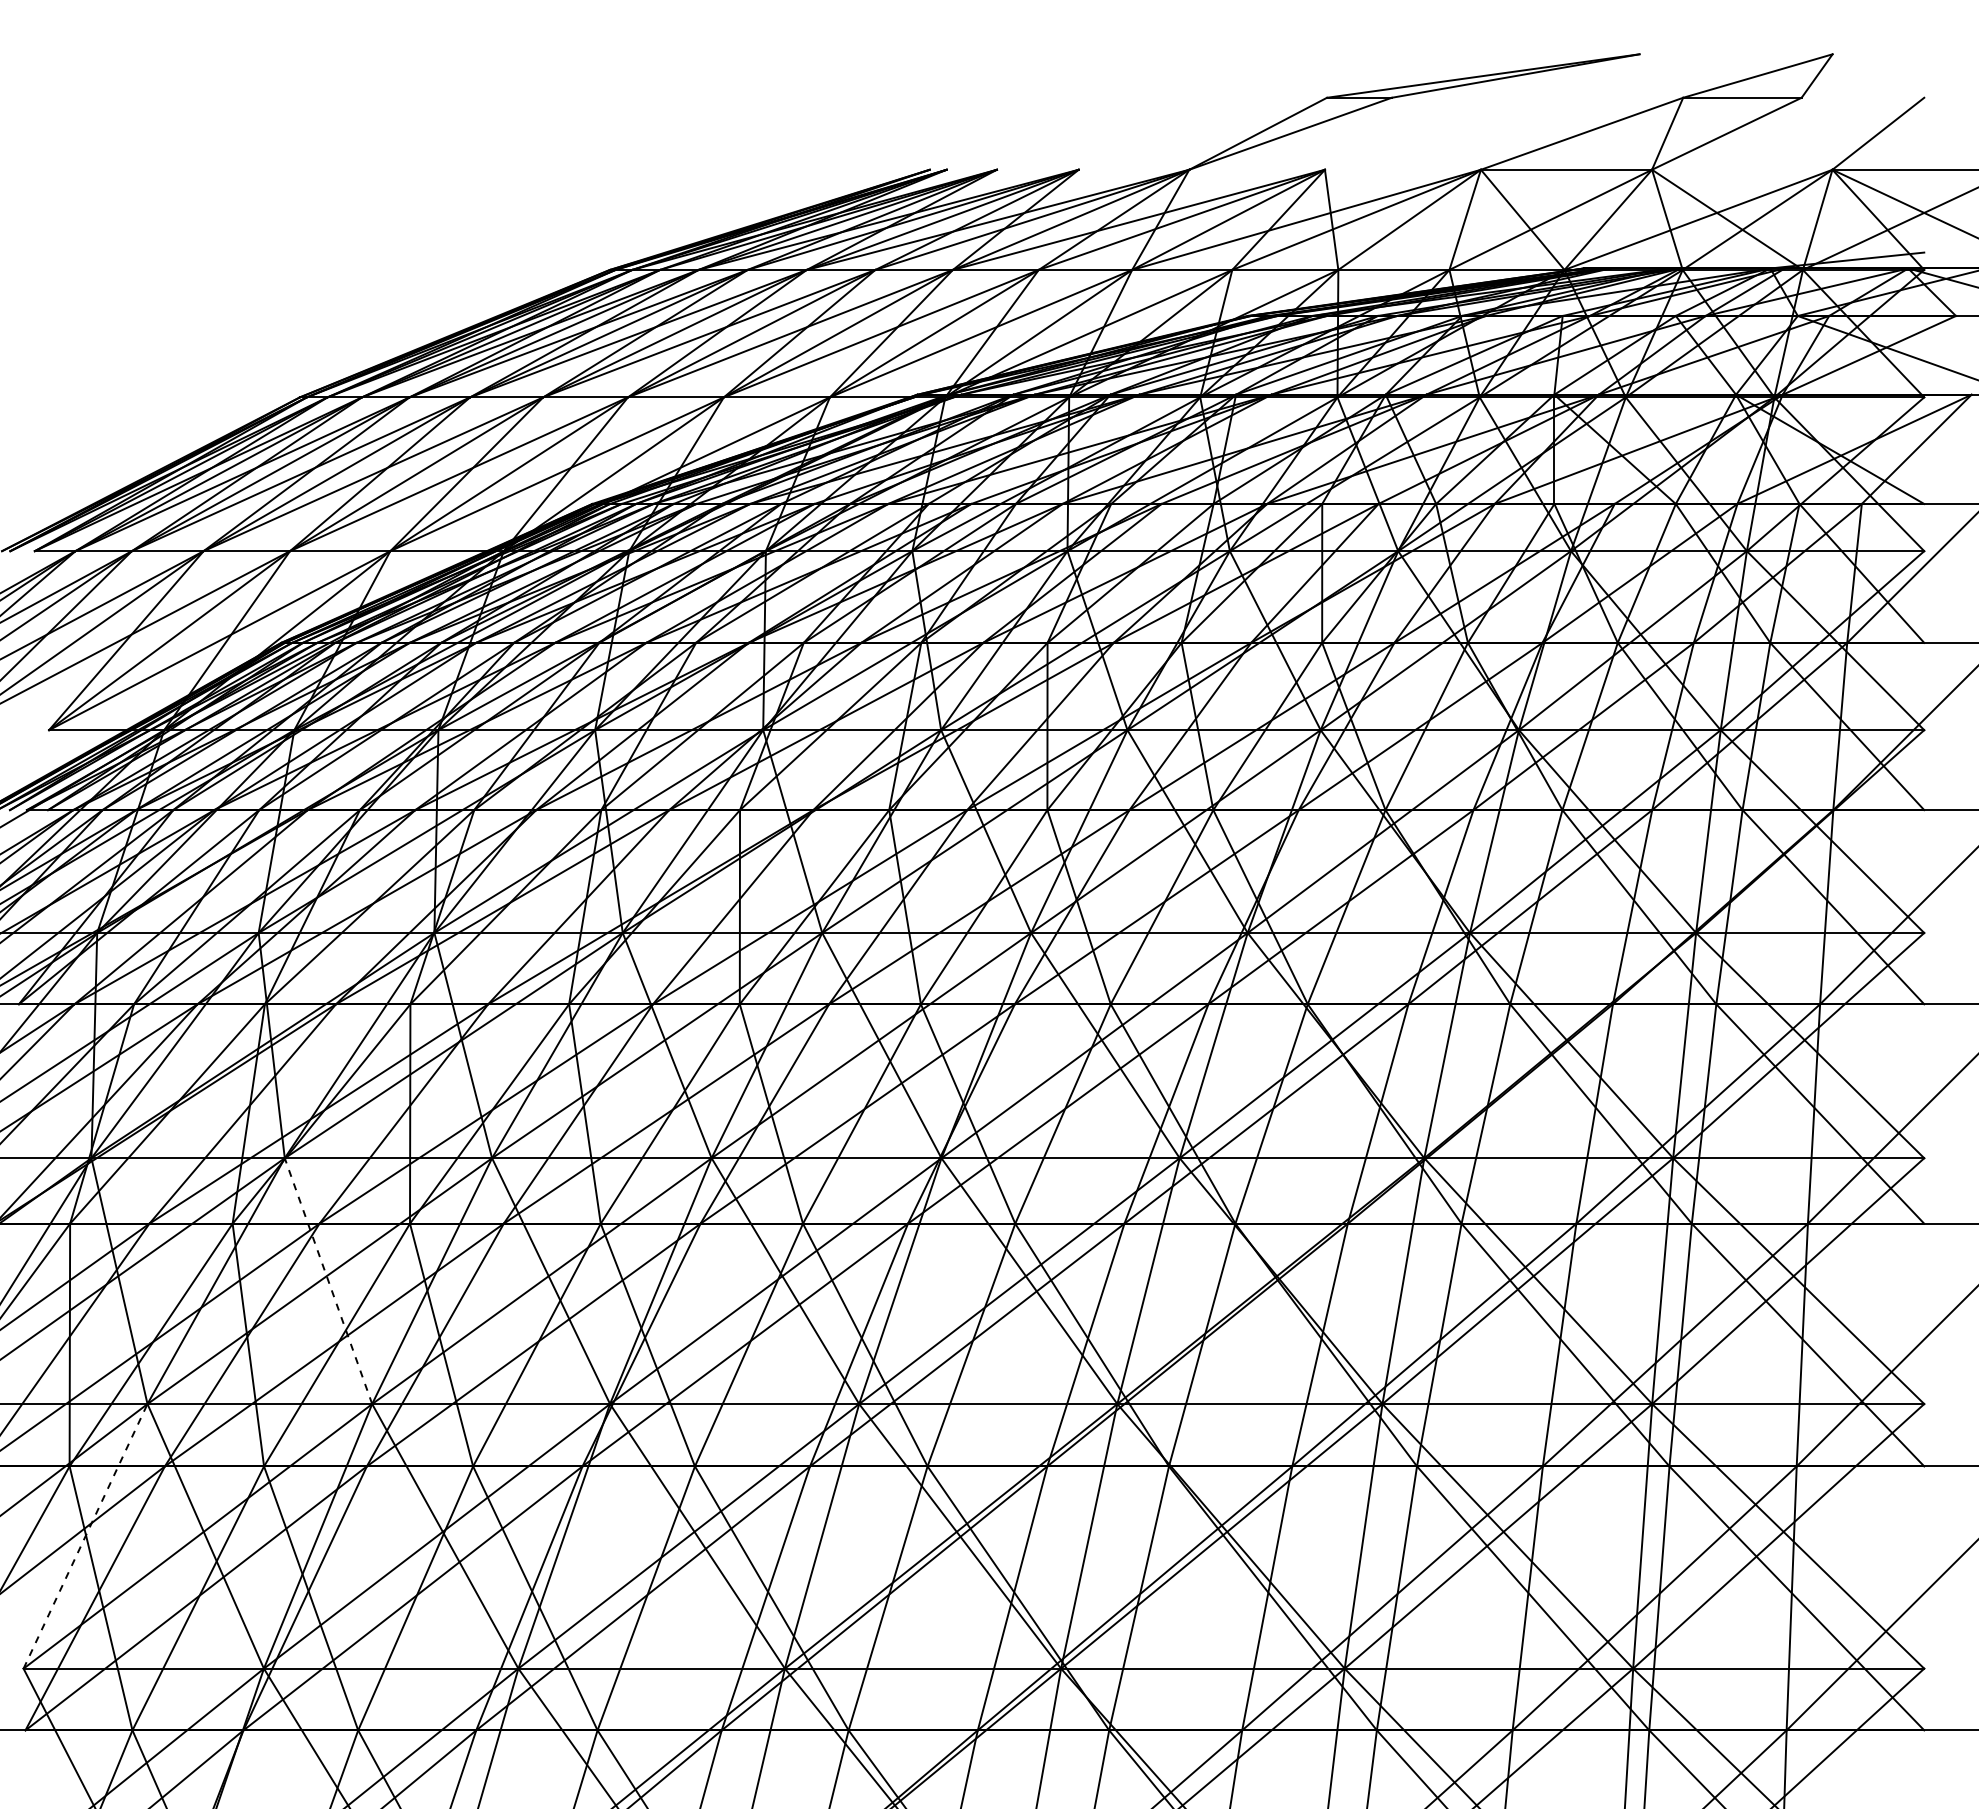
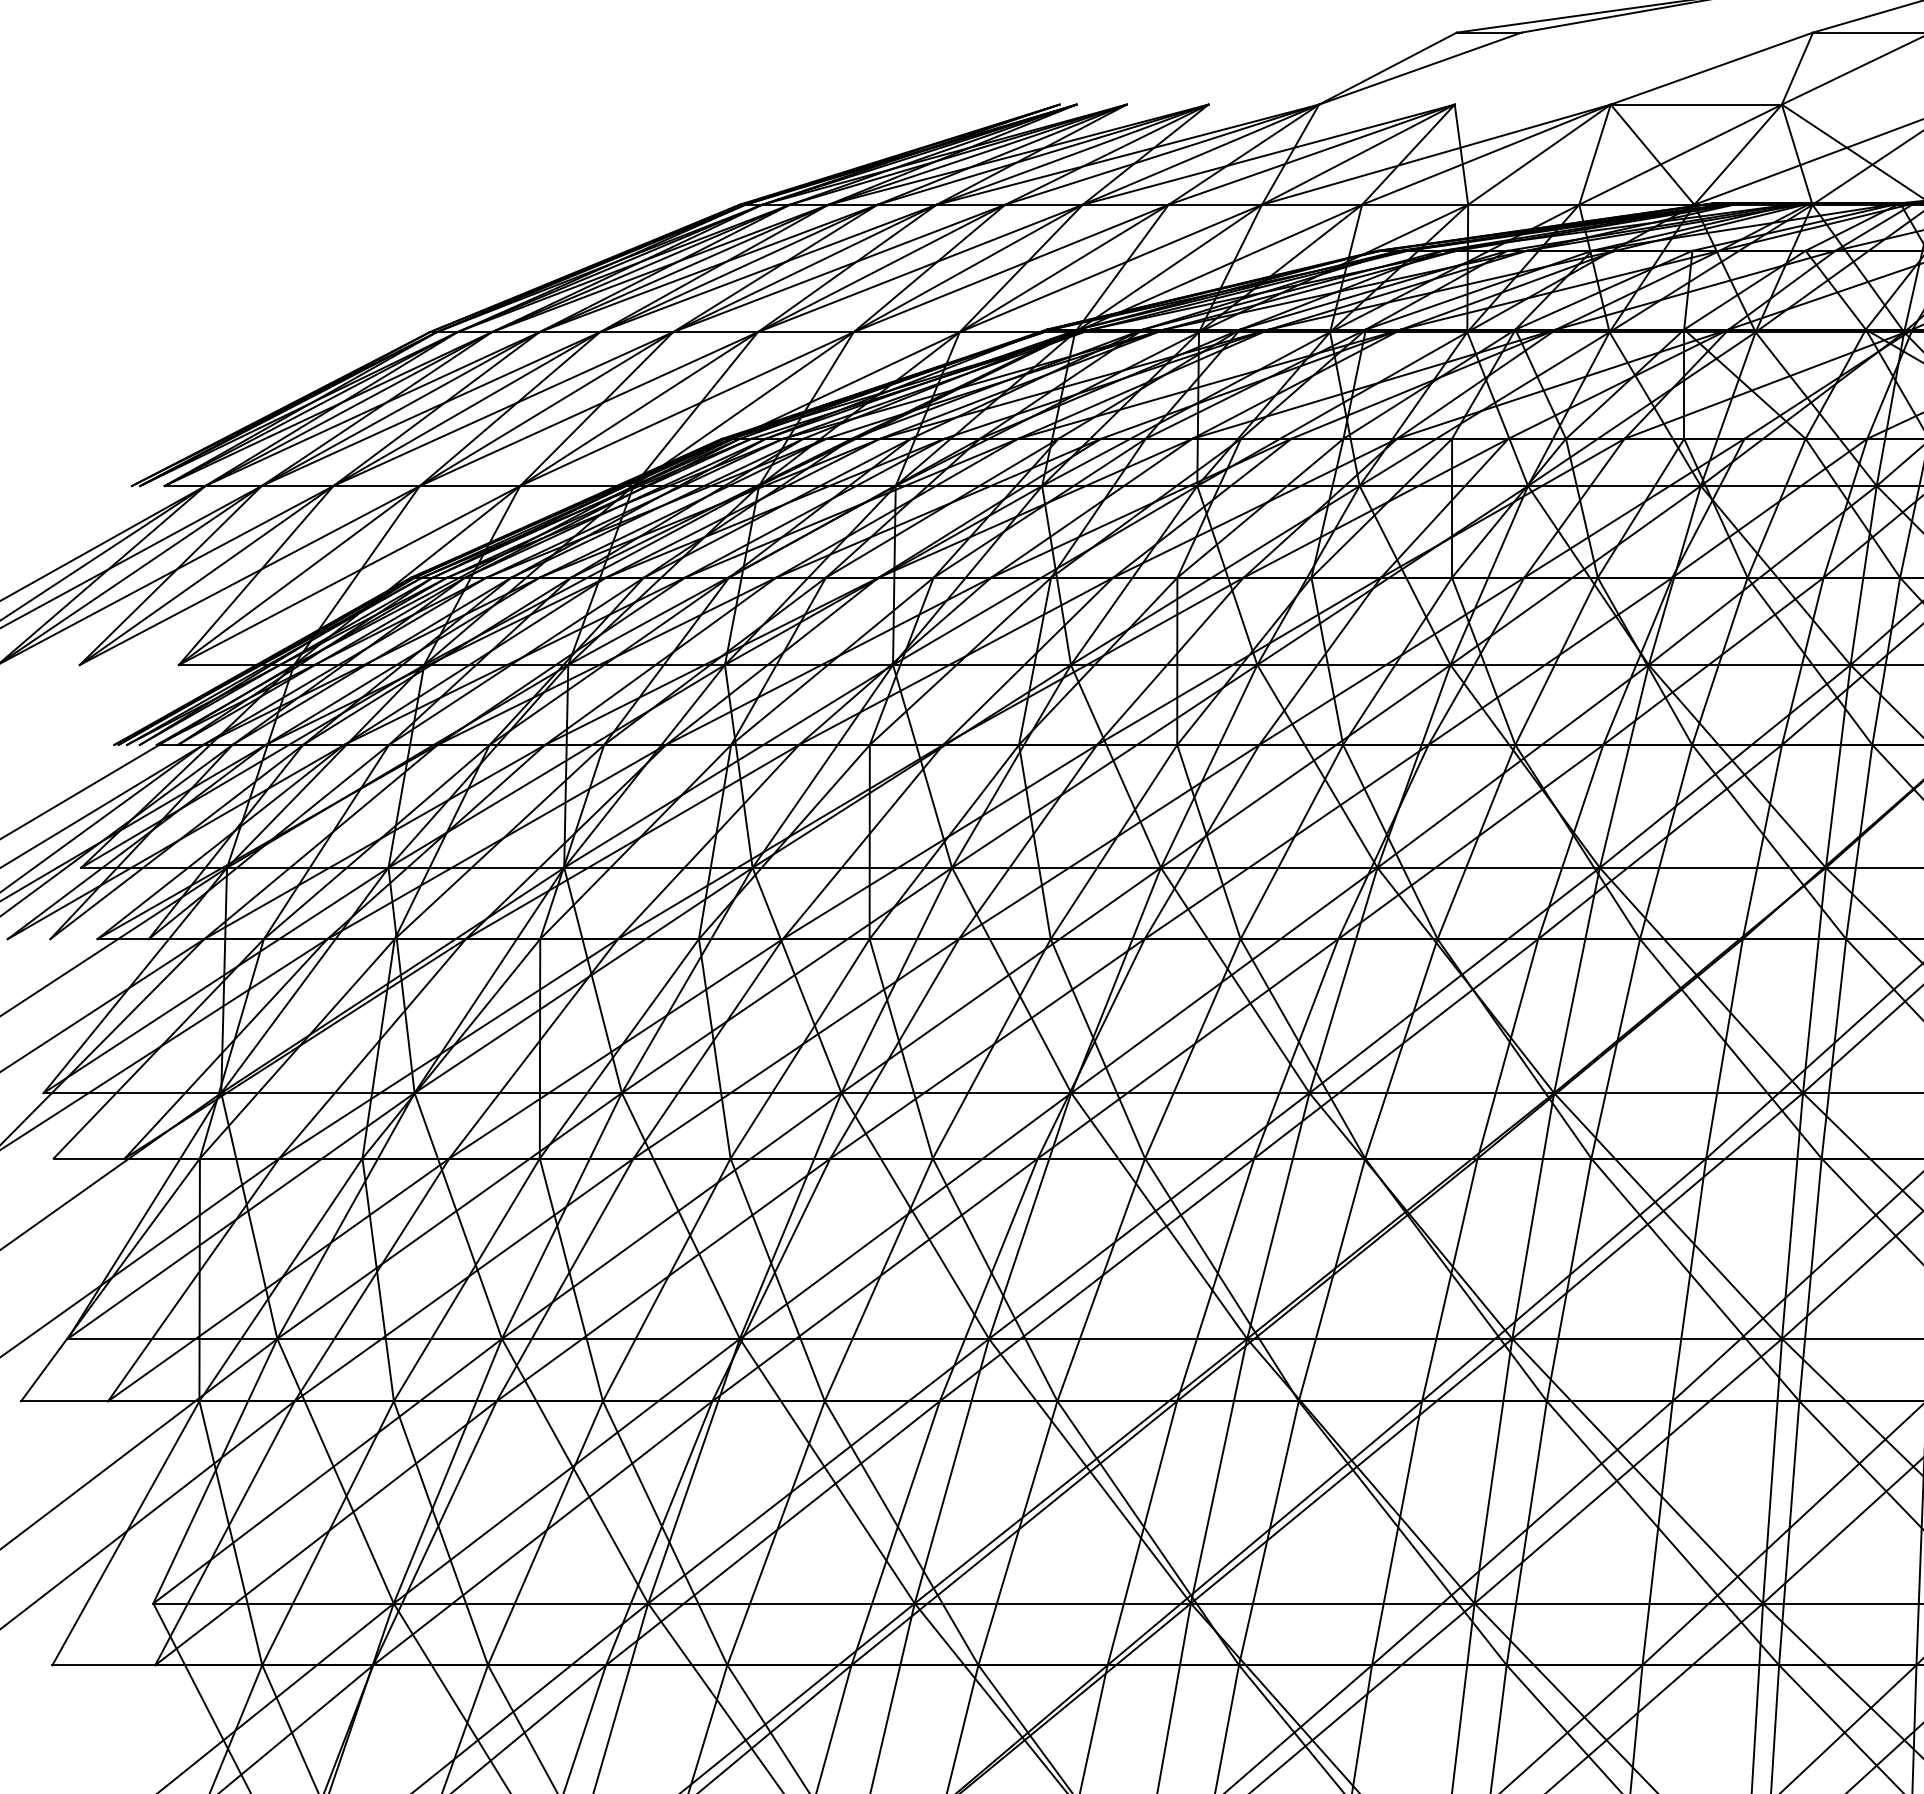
line: (328, 1280) -> (458, 1215), dashed -> solid
line: (85, 1535) -> (215, 1470), dashed -> solid

